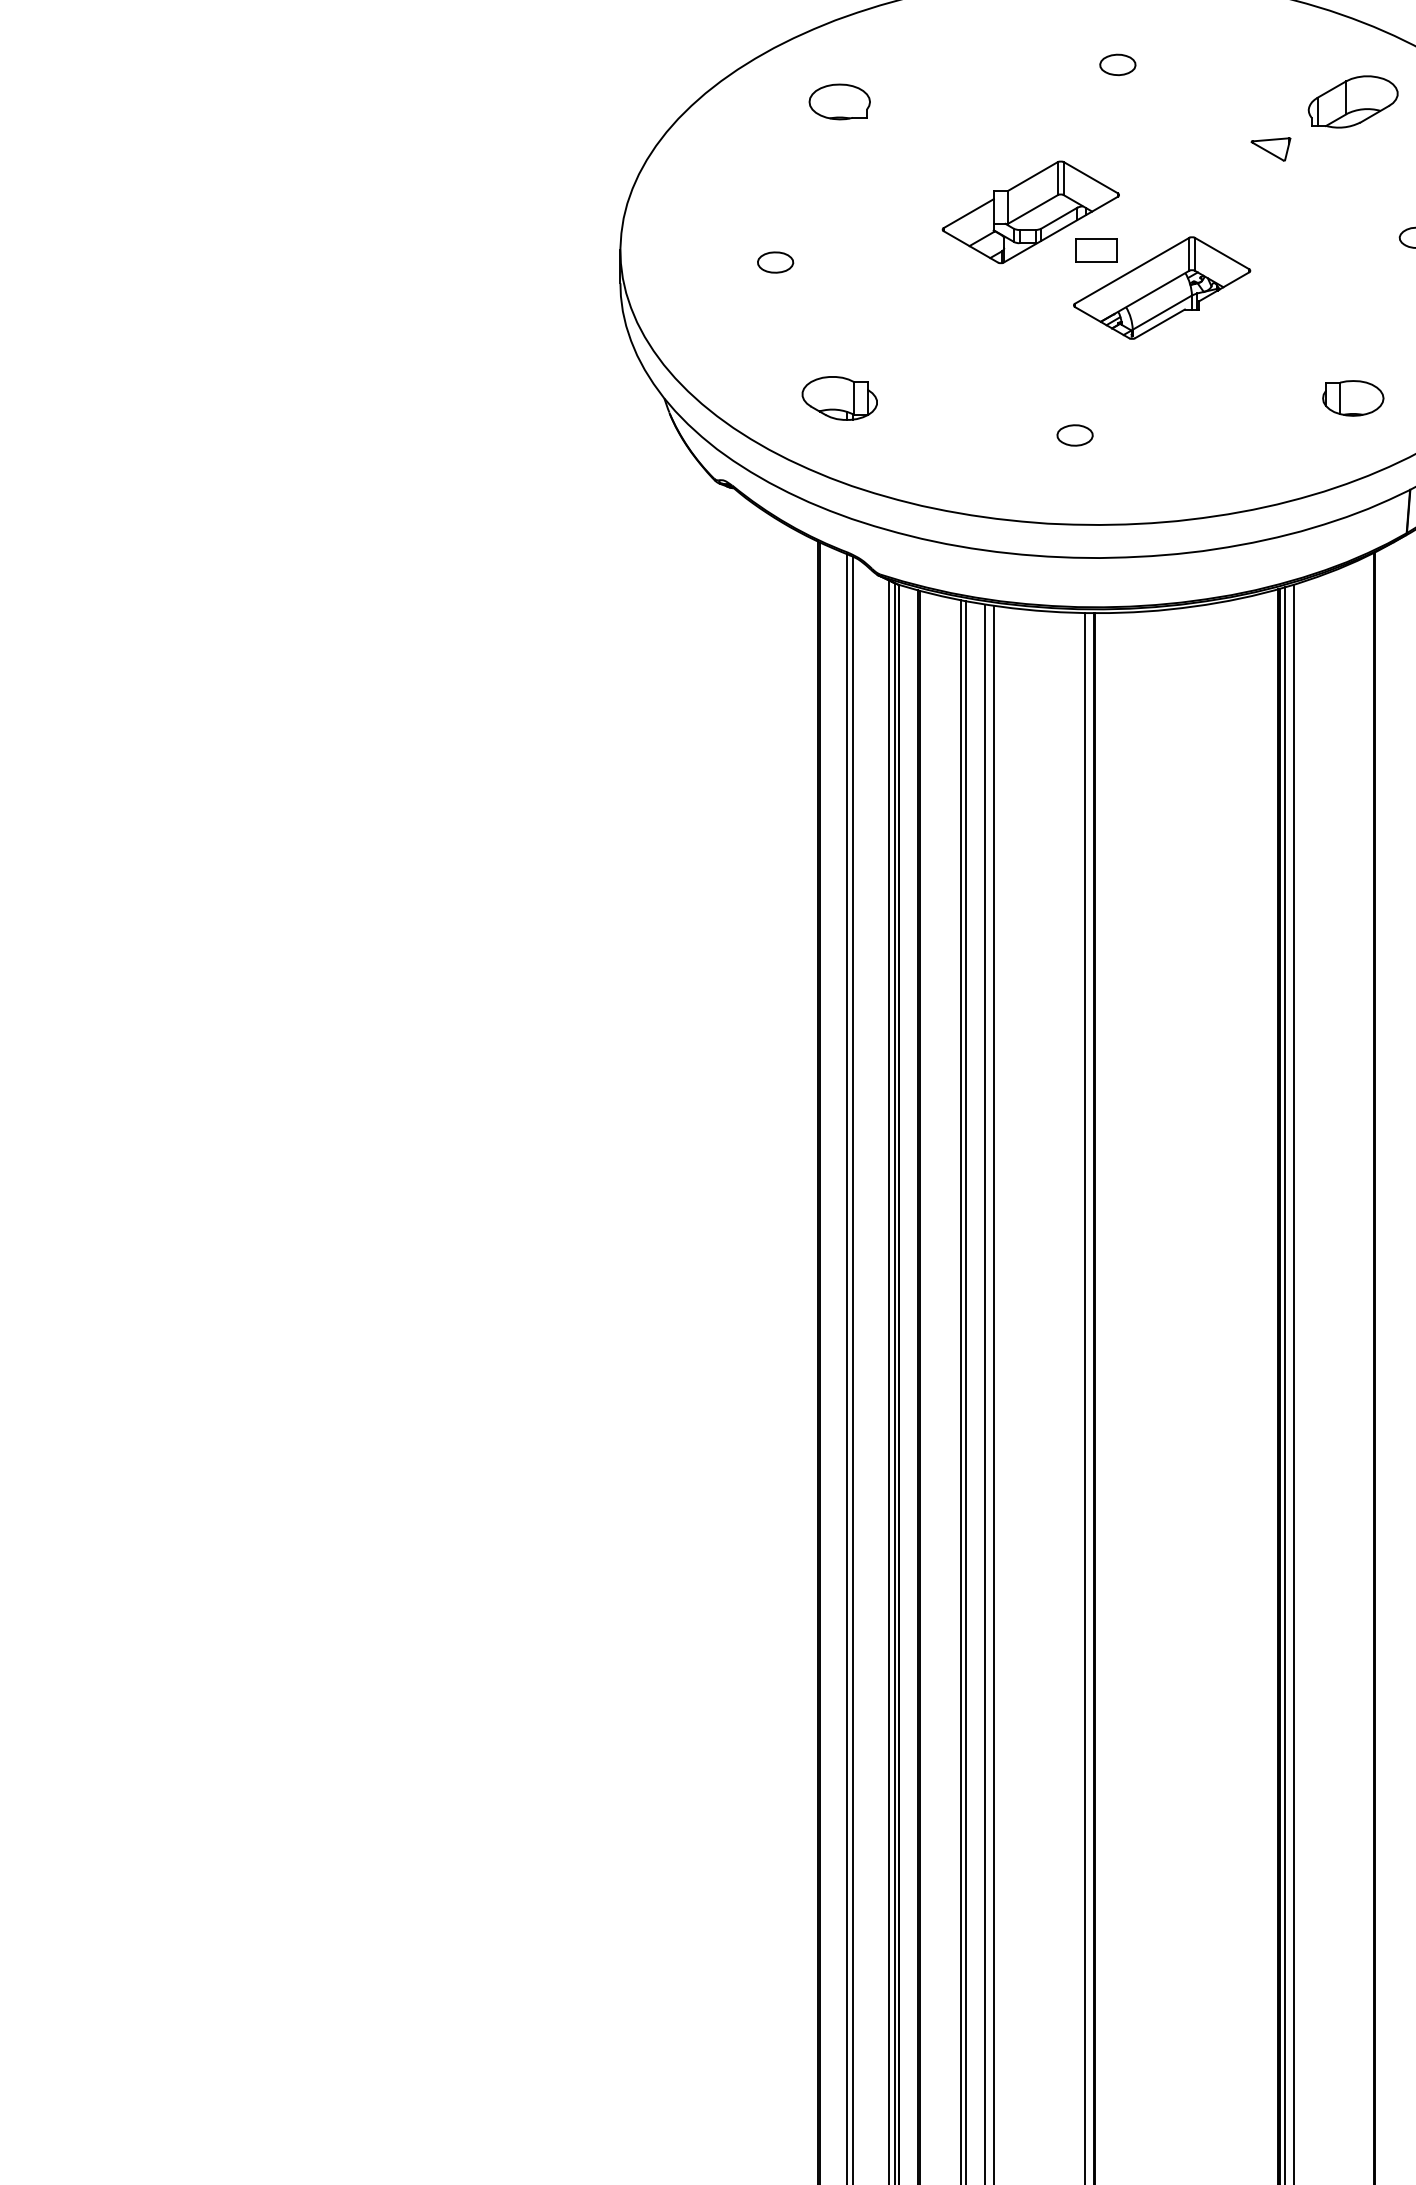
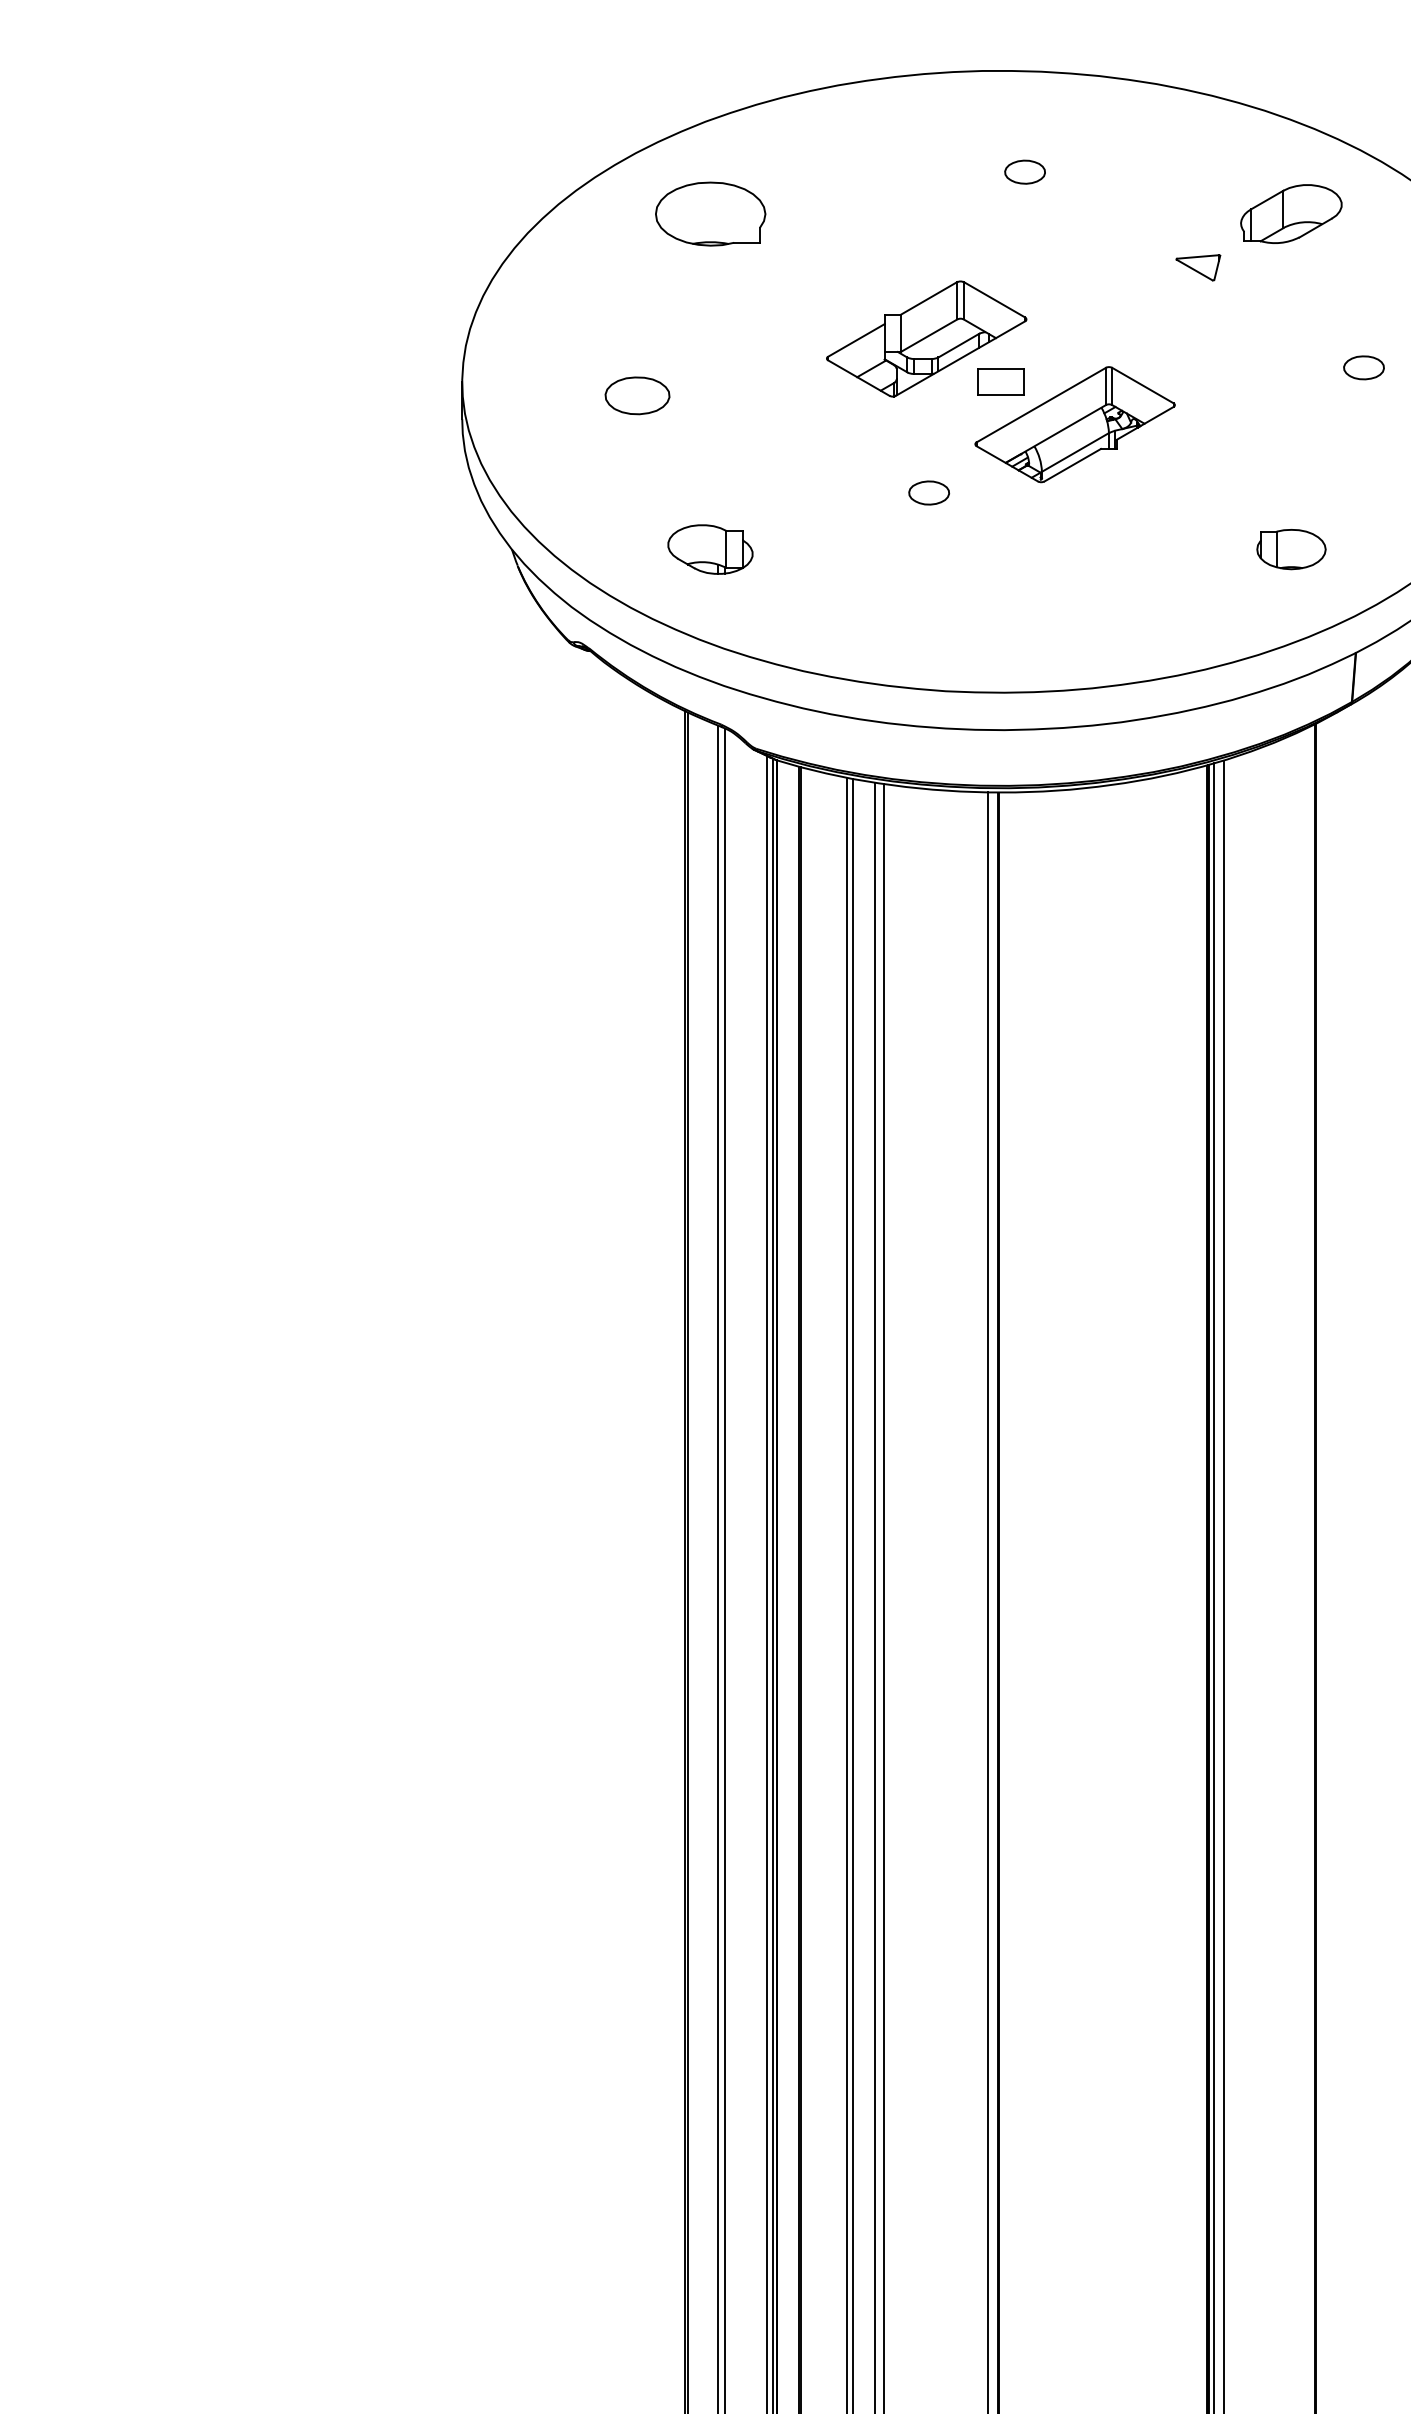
part: (839, 101) -> (710, 213), size x1.6
part: (775, 262) -> (637, 395), size x1.6
part: (1074, 435) -> (928, 493), moved

